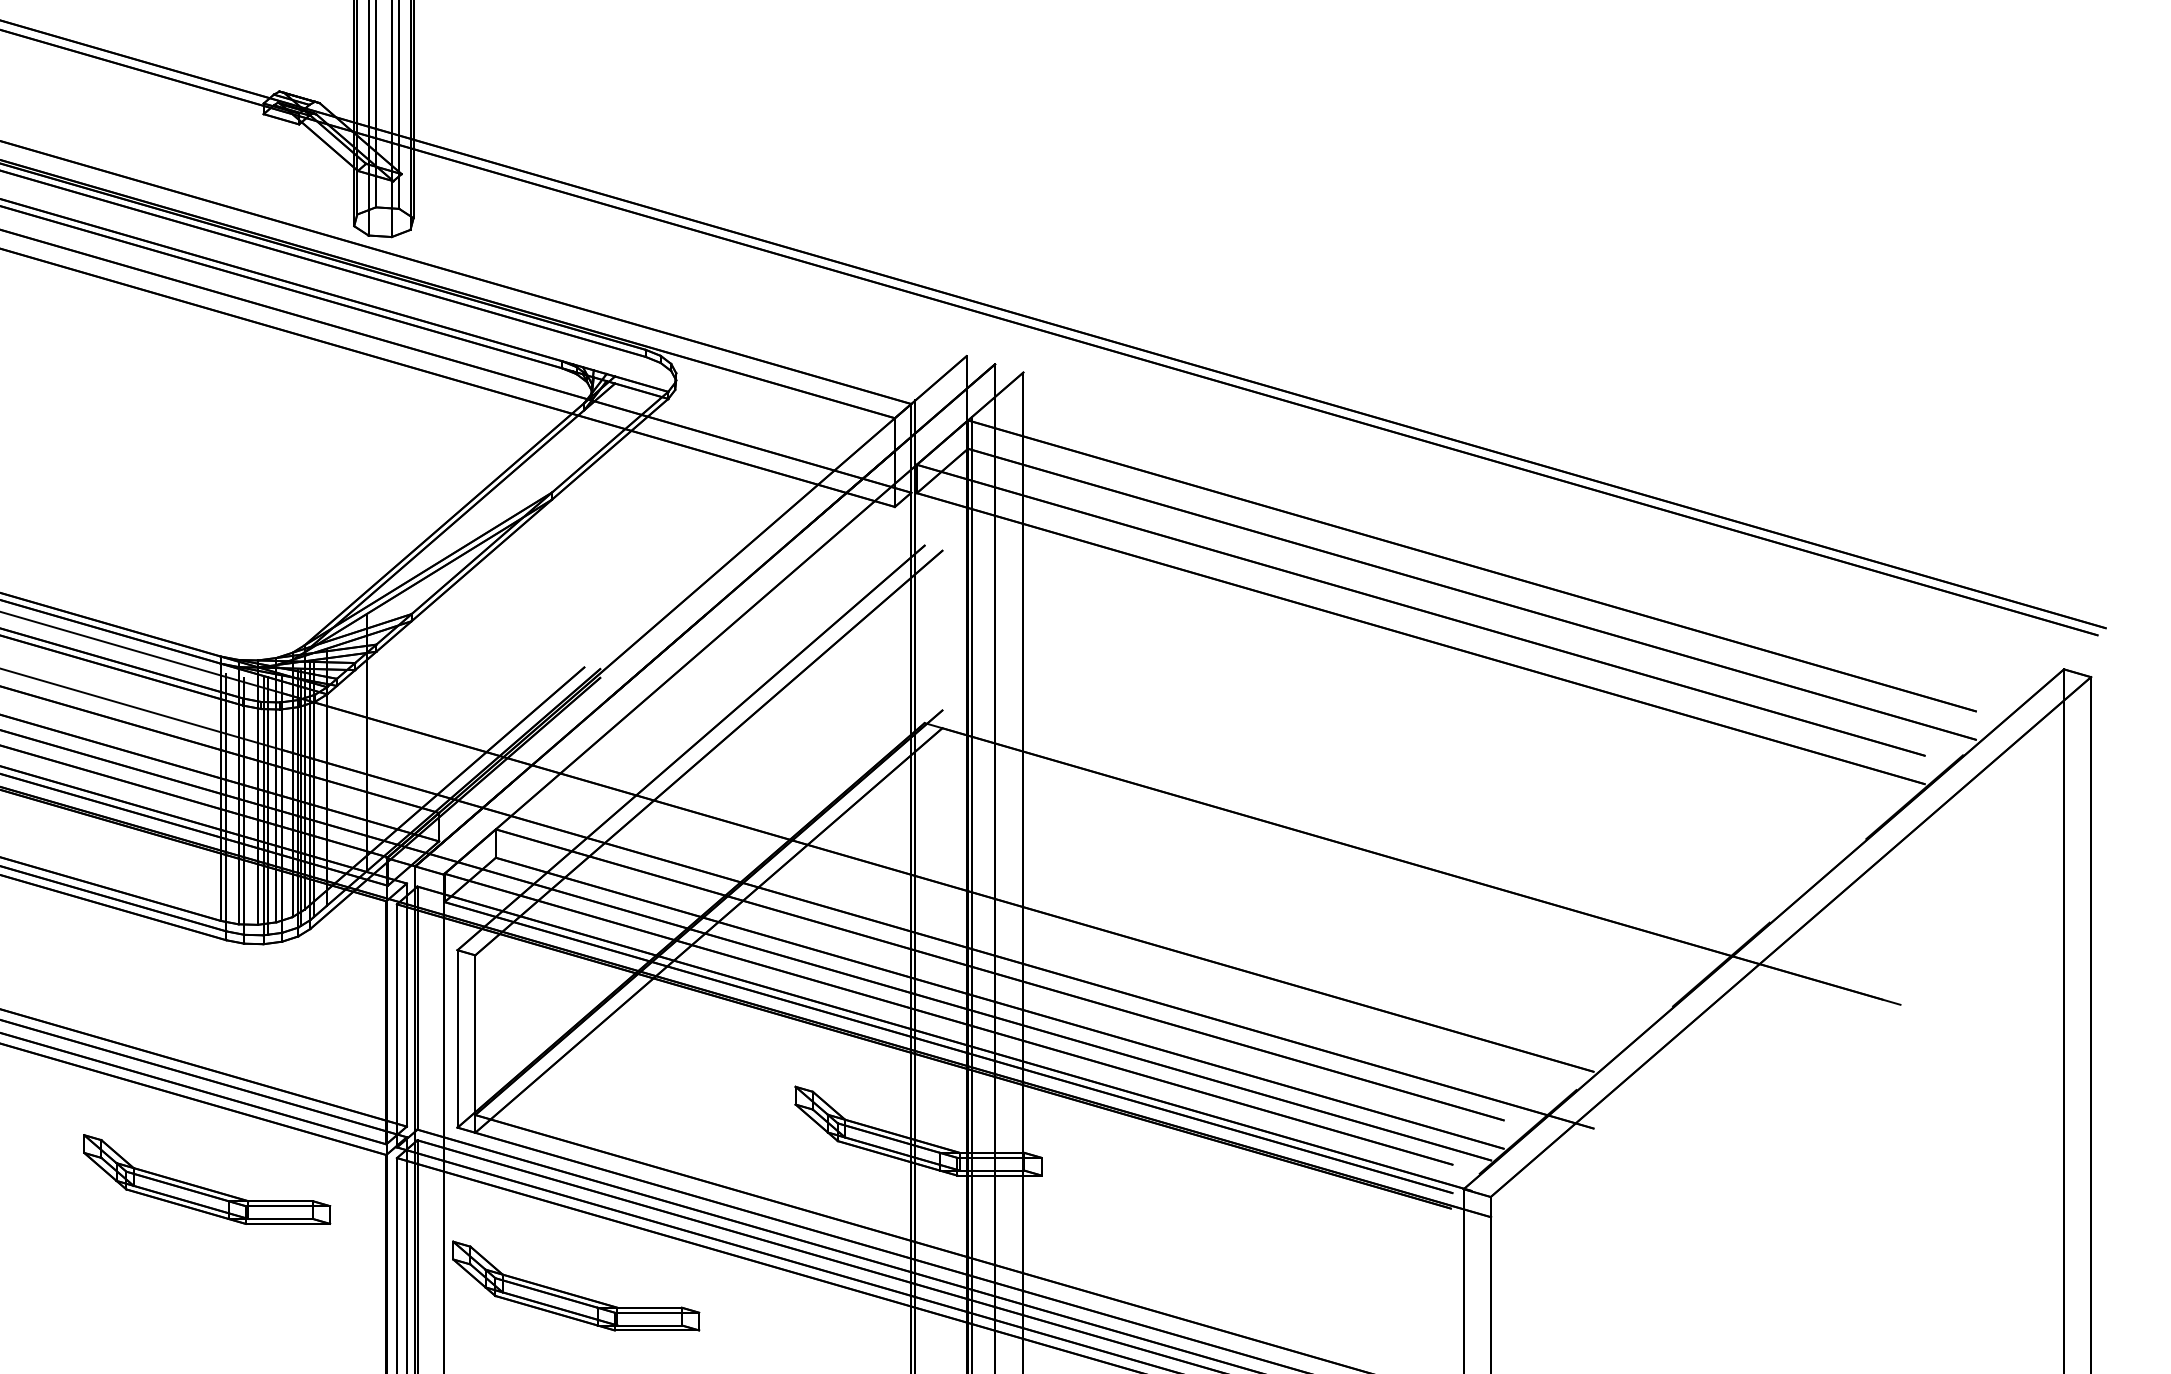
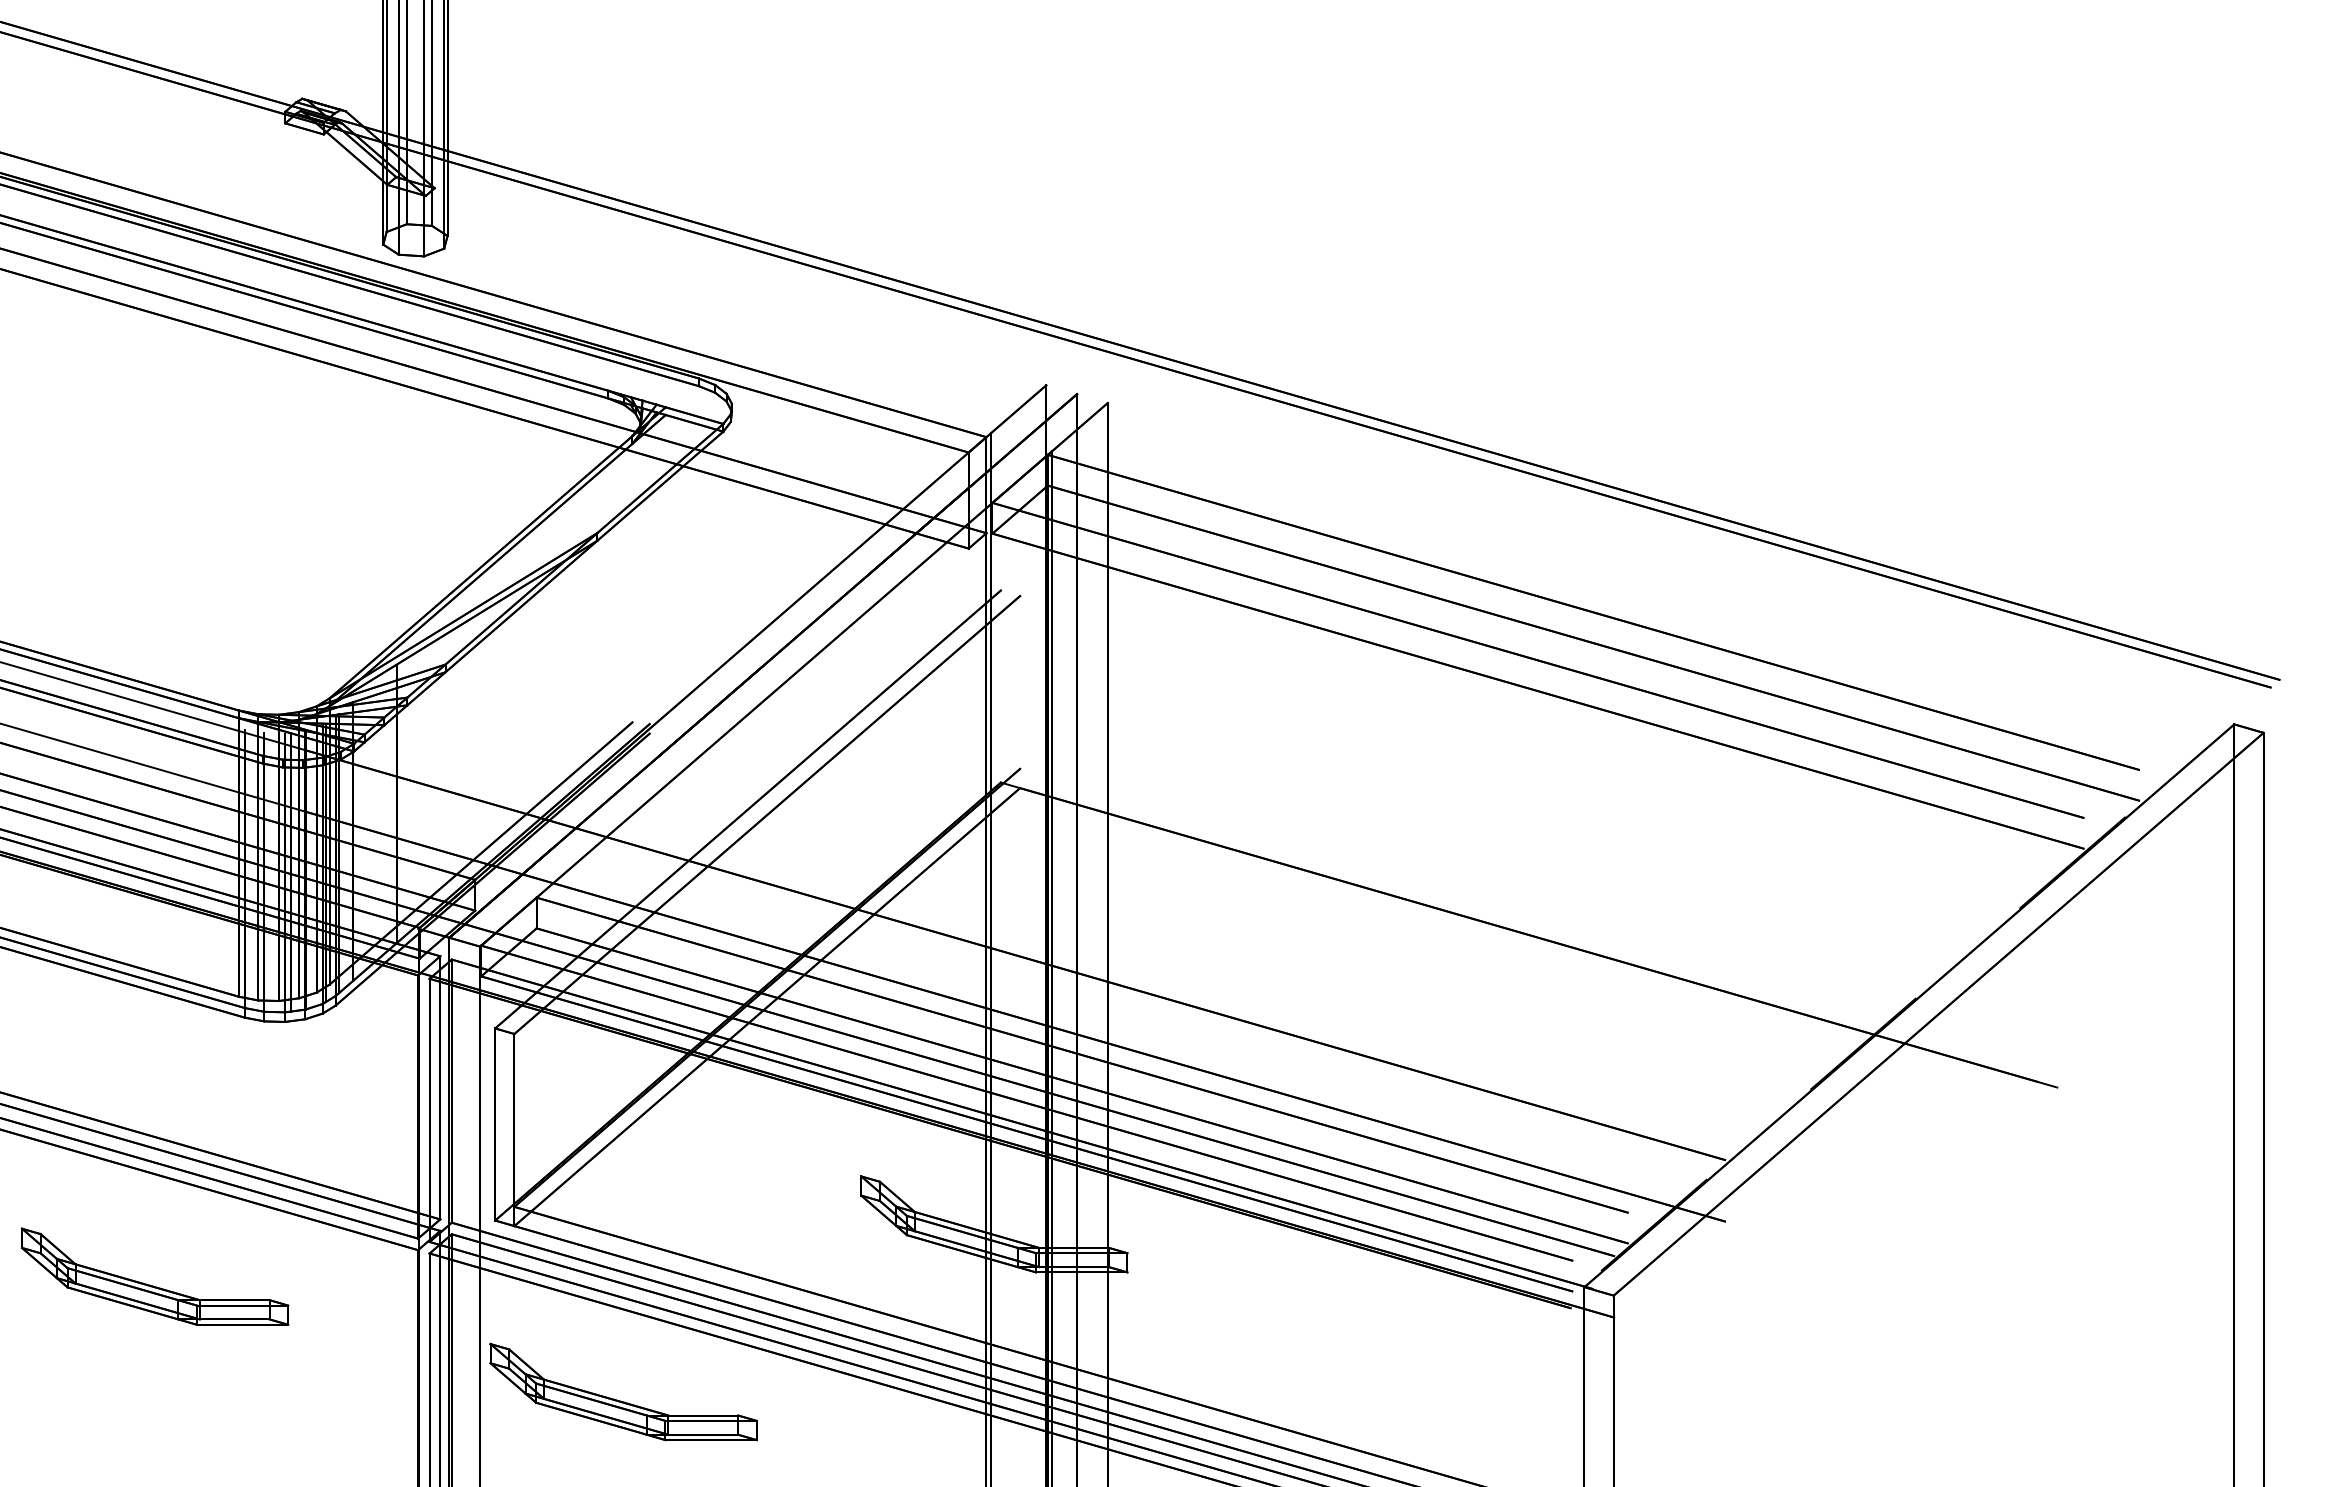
part: (205, 1187) -> (153, 1285), moved

